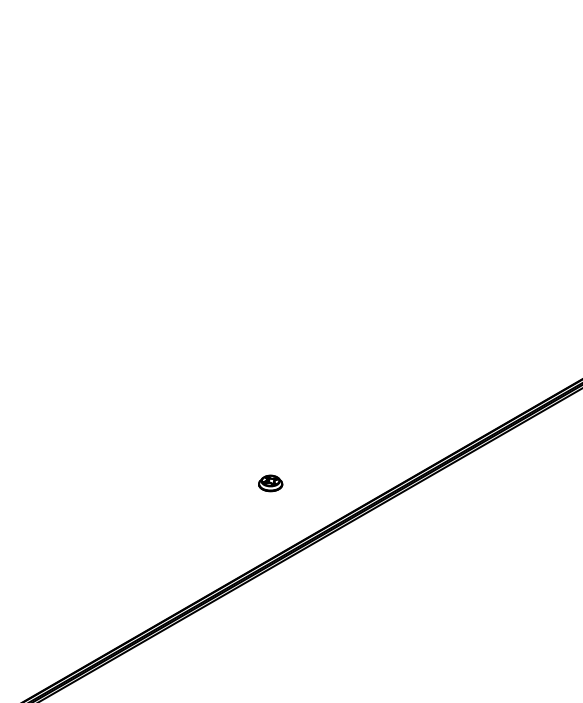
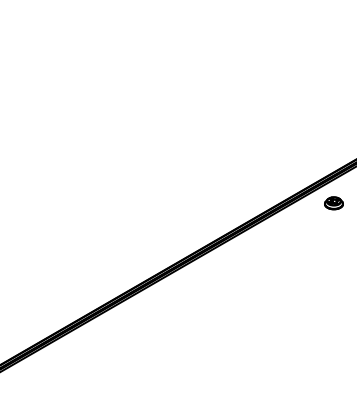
part: (270, 483) -> (333, 203), moved

